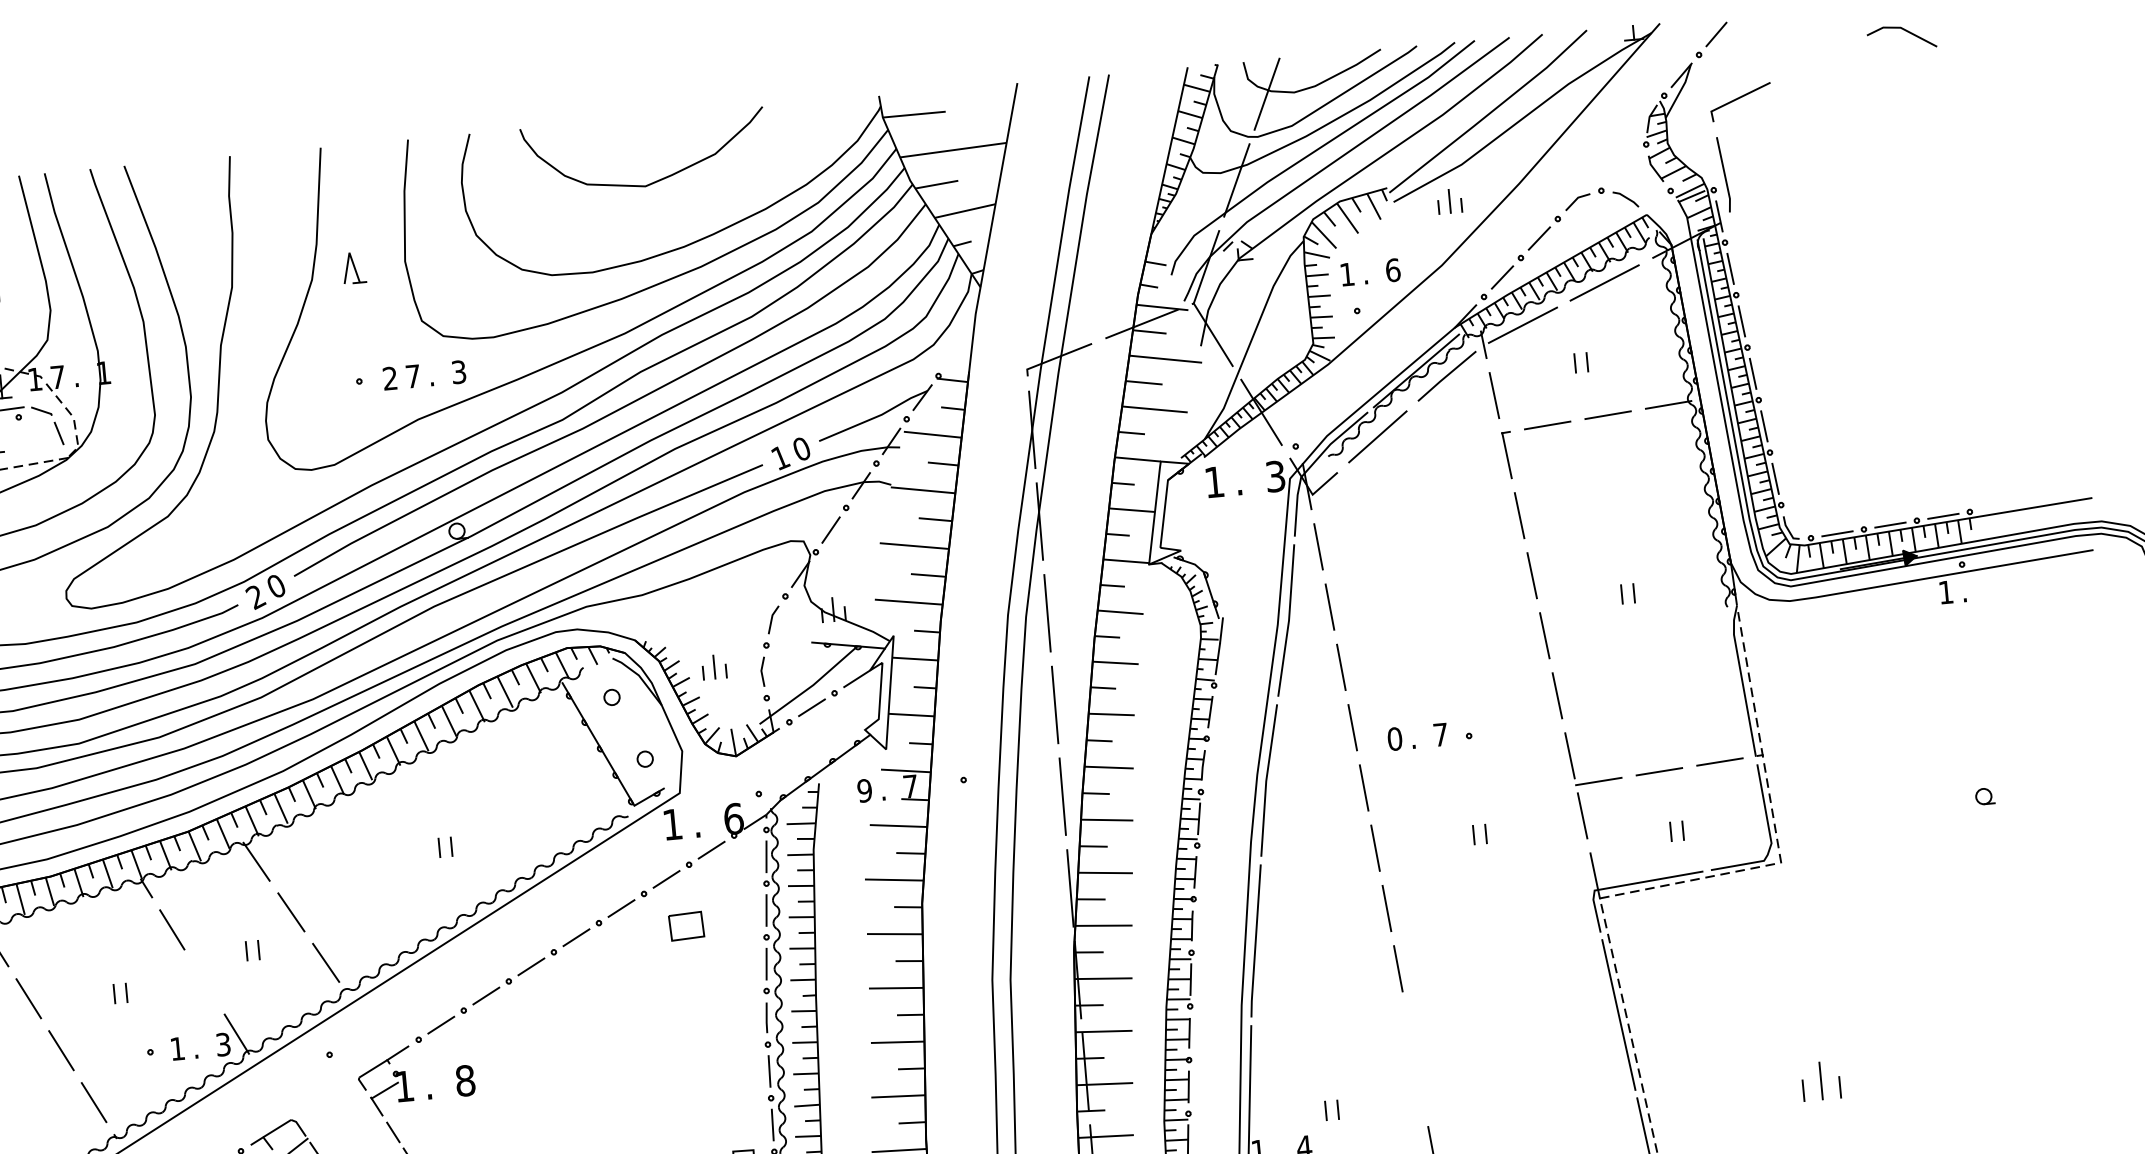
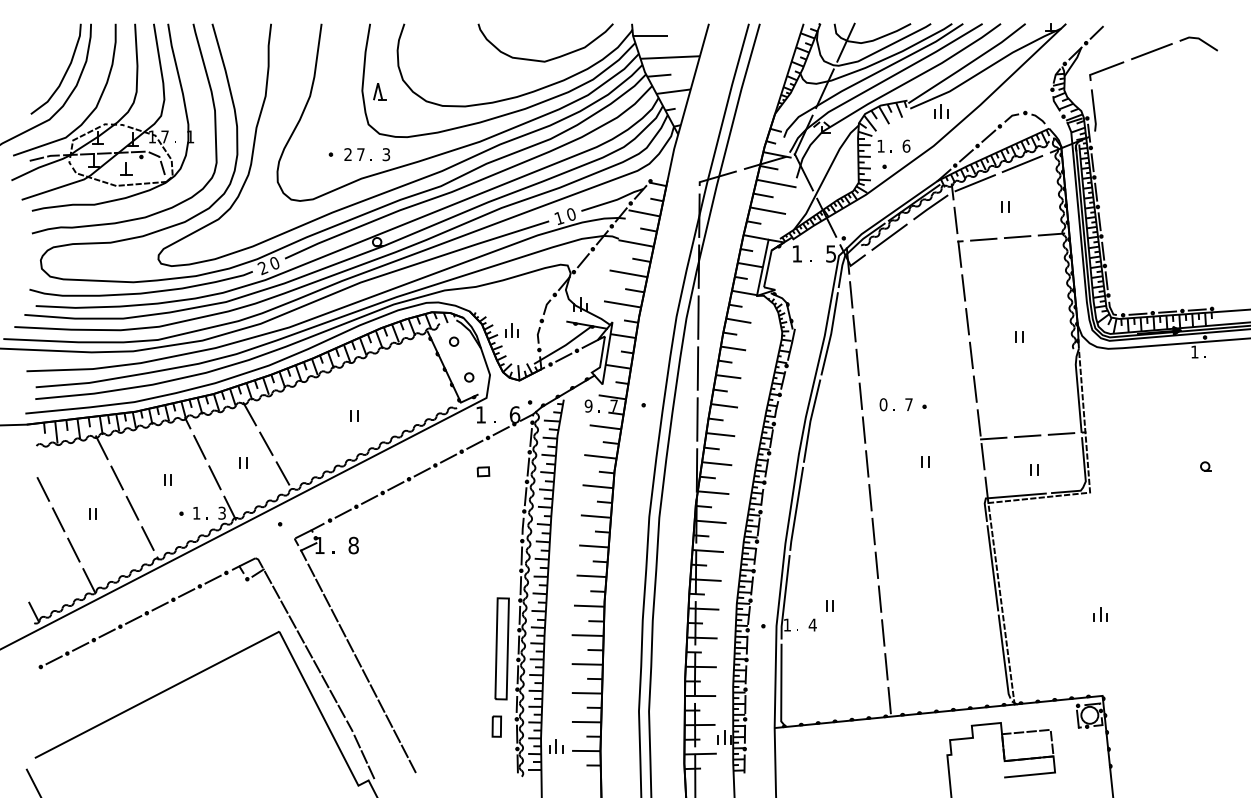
line: (1817, 59) -> (1151, 51), added
curve: (655, 179) -> (550, 58), moved
part: (353, 267) -> (379, 91), moved
text: (1276, 475) -> (831, 253), 3 -> 5
part: (686, 925) -> (483, 471), size x0.62
line: (203, 981) -> (214, 477), added
line: (1409, 1029) -> (876, 565), added
part: (1820, 1080) -> (1100, 614), size x0.62
line: (1420, 1088) -> (879, 598), added

